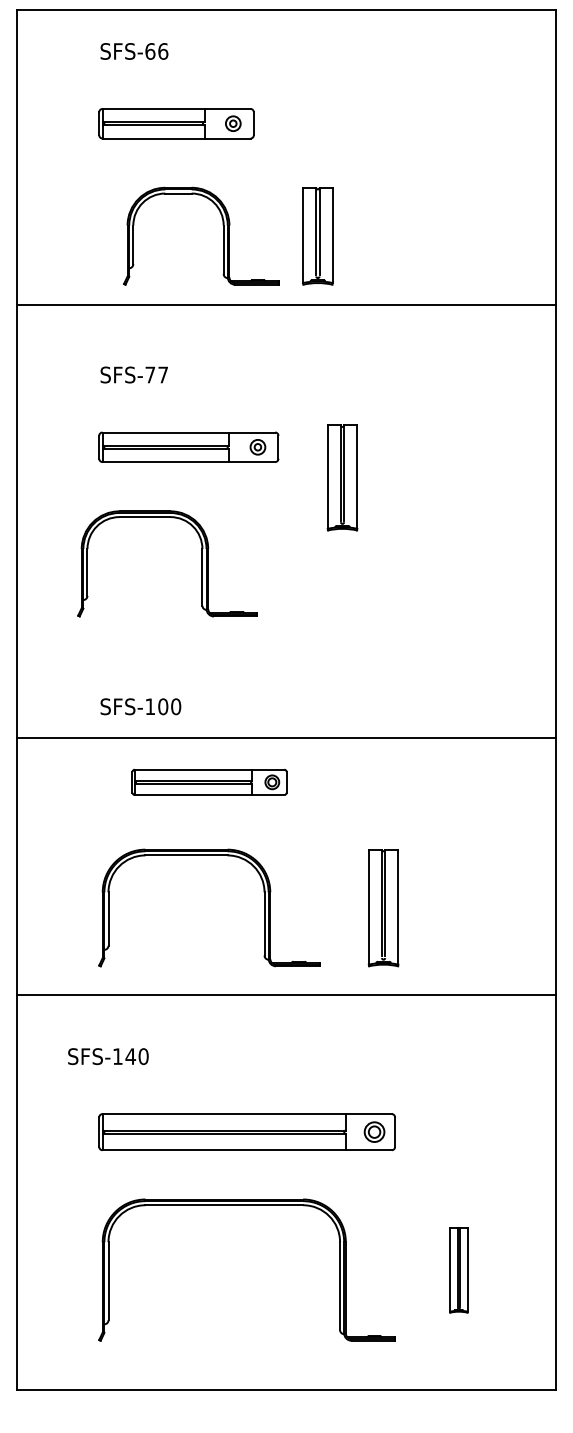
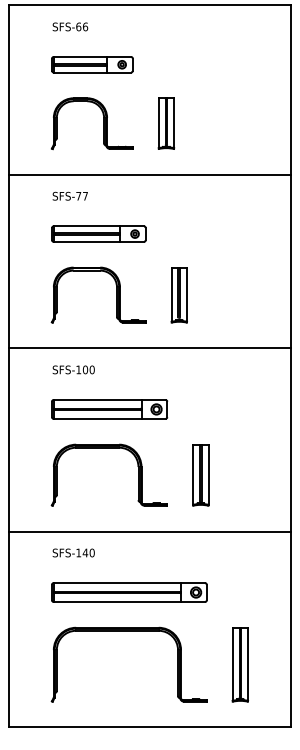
part: (222, 235) -> (103, 123), moved
line: (285, 304) -> (149, 174), moved
part: (340, 478) -> (178, 295), moved
part: (201, 562) -> (116, 294), moved
line: (285, 738) -> (149, 348), moved
part: (209, 782) -> (109, 409), size x1.43
line: (285, 994) -> (149, 531), moved
text: (107, 1055) -> (73, 552), moved
part: (457, 1269) -> (239, 664), size x1.67

